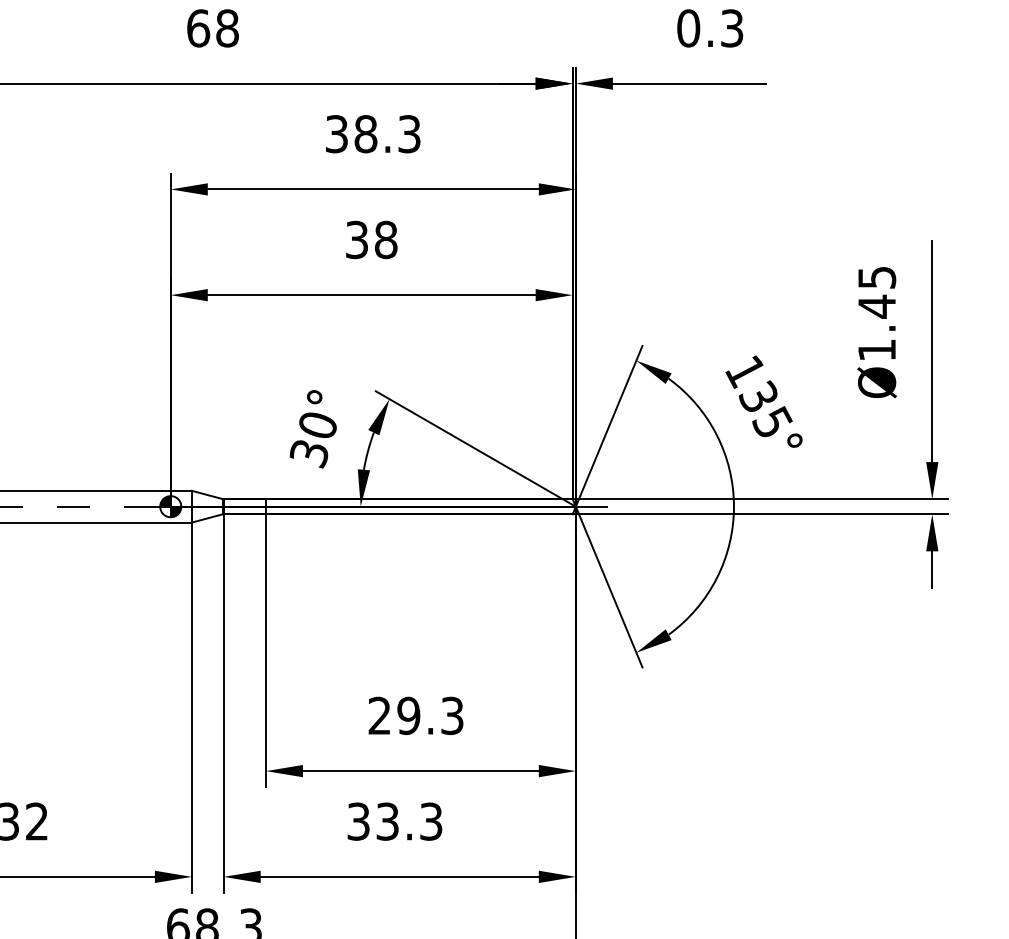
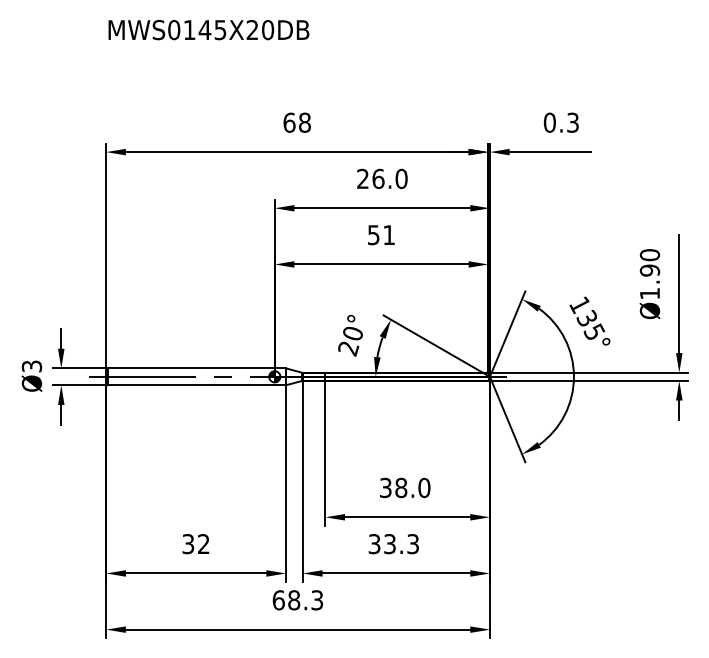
text: (373, 133) -> (382, 178), 38.3 -> 26.0
text: (371, 240) -> (381, 235), 38 -> 51
text: (876, 293) -> (649, 263), Ø1.45 -> Ø1.90
text: (309, 453) -> (348, 348), 30° -> 20°
text: (416, 715) -> (405, 487), 29.3 -> 38.0

